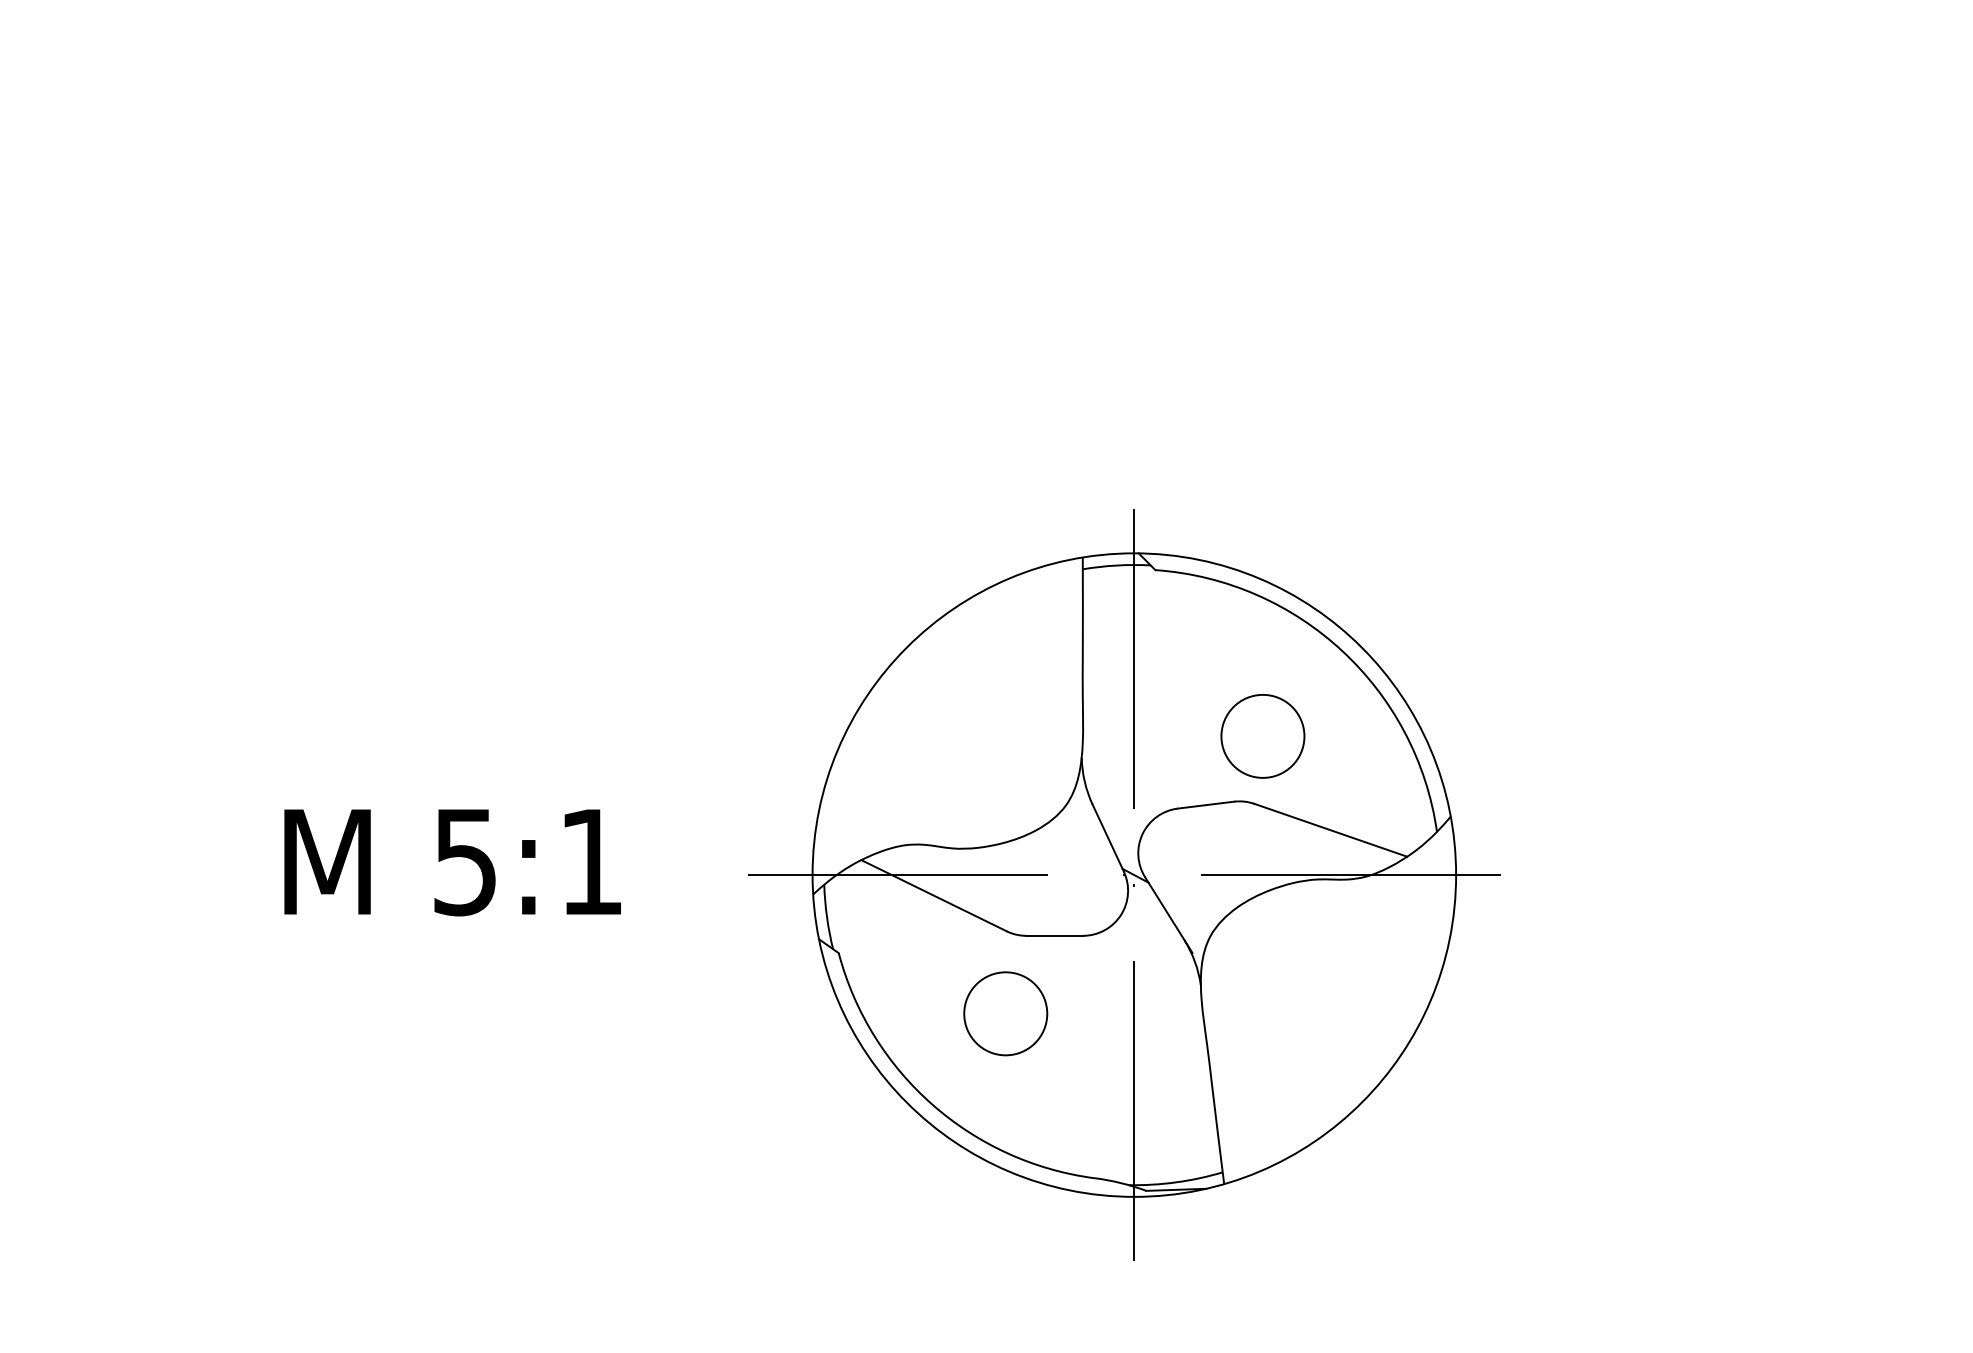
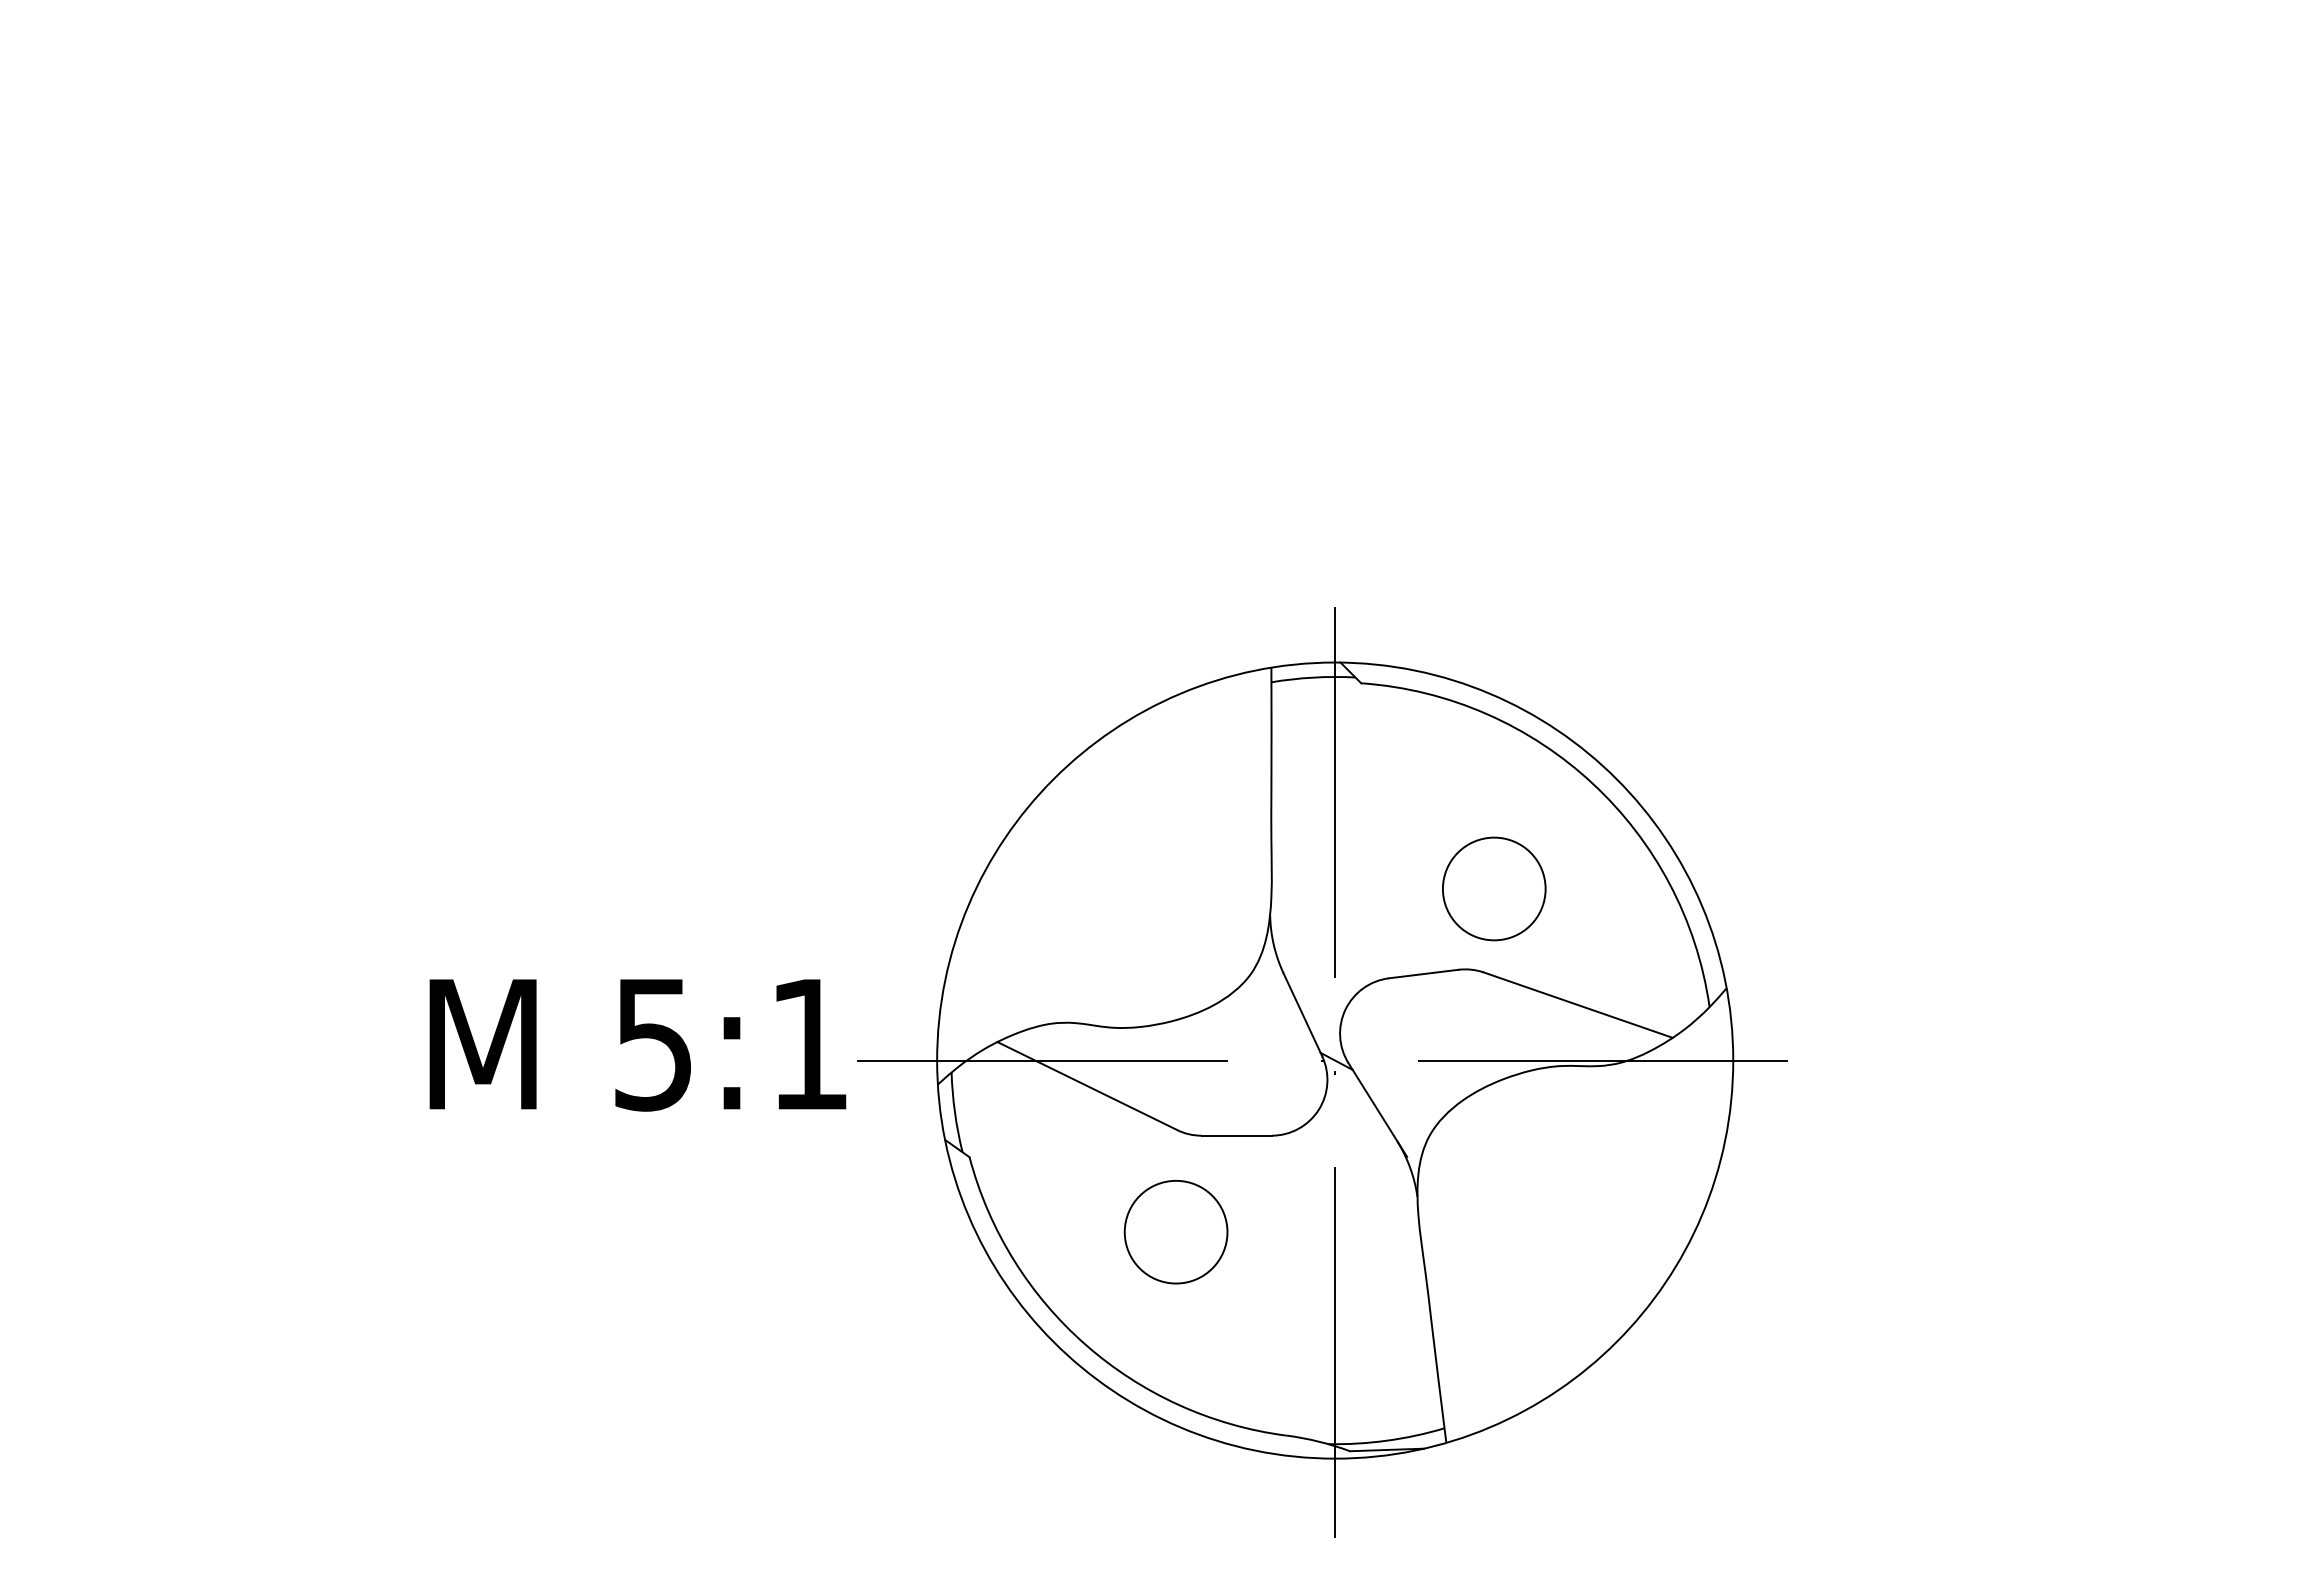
text: (452, 862) -> (637, 1044), moved

